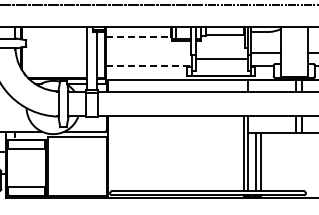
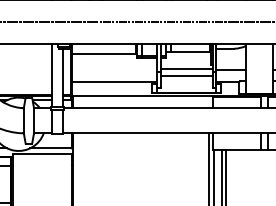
line: (139, 37) -> (104, 54), dashed -> solid
line: (221, 52) -> (186, 69), added
line: (148, 65) -> (113, 82), dashed -> solid

